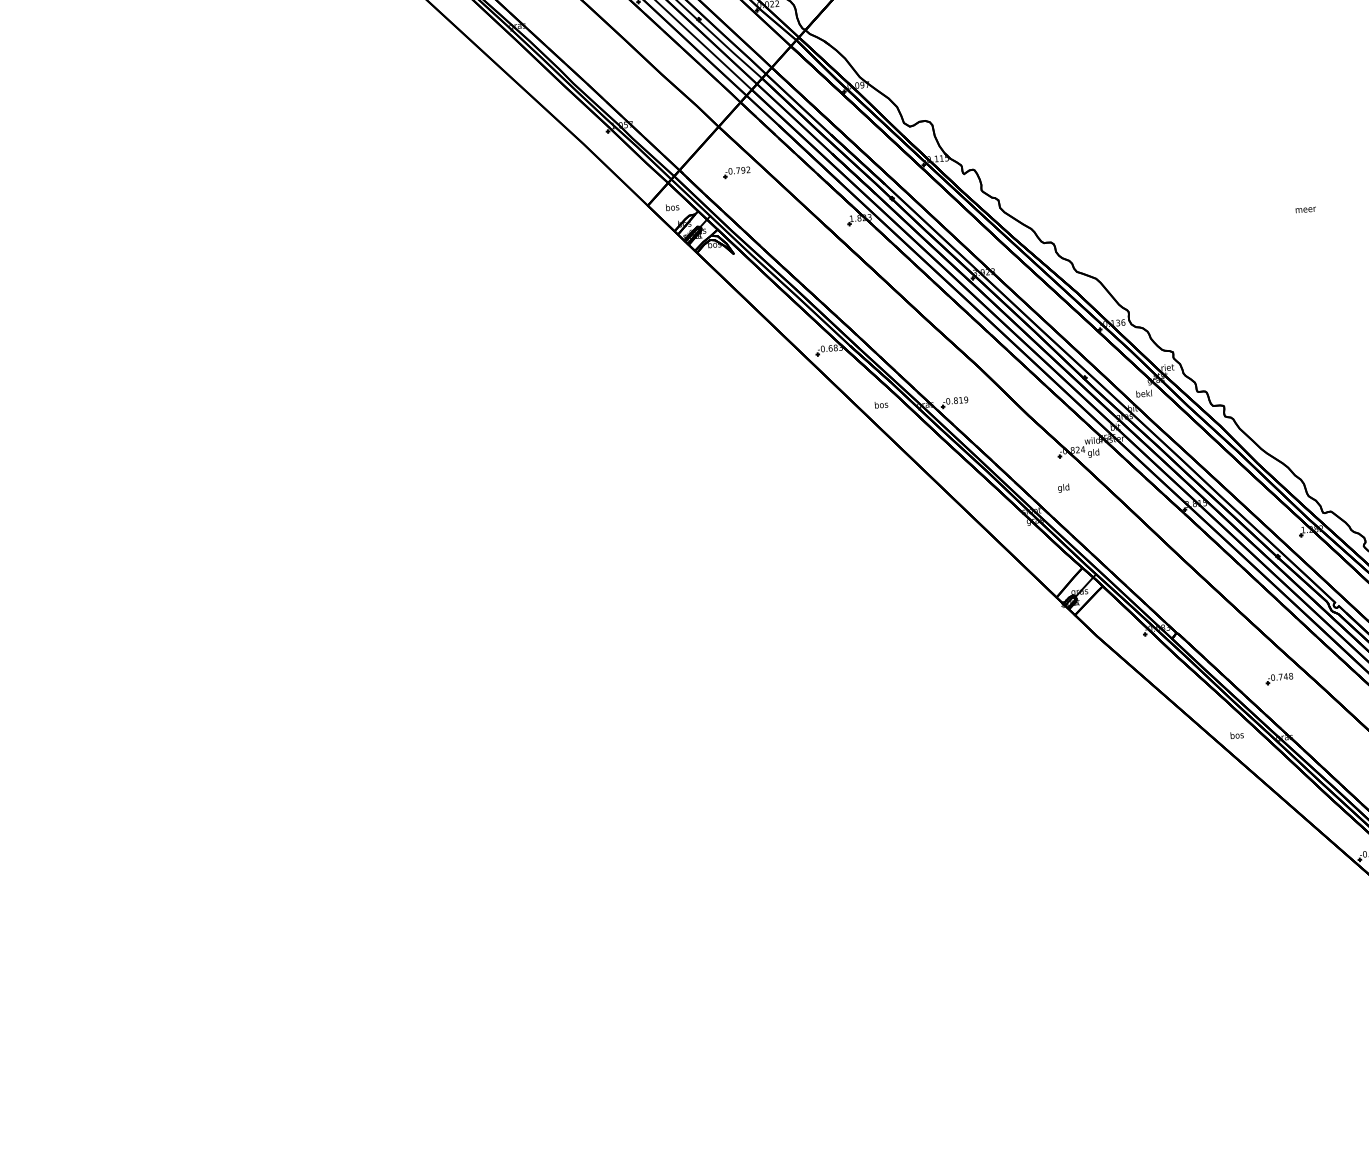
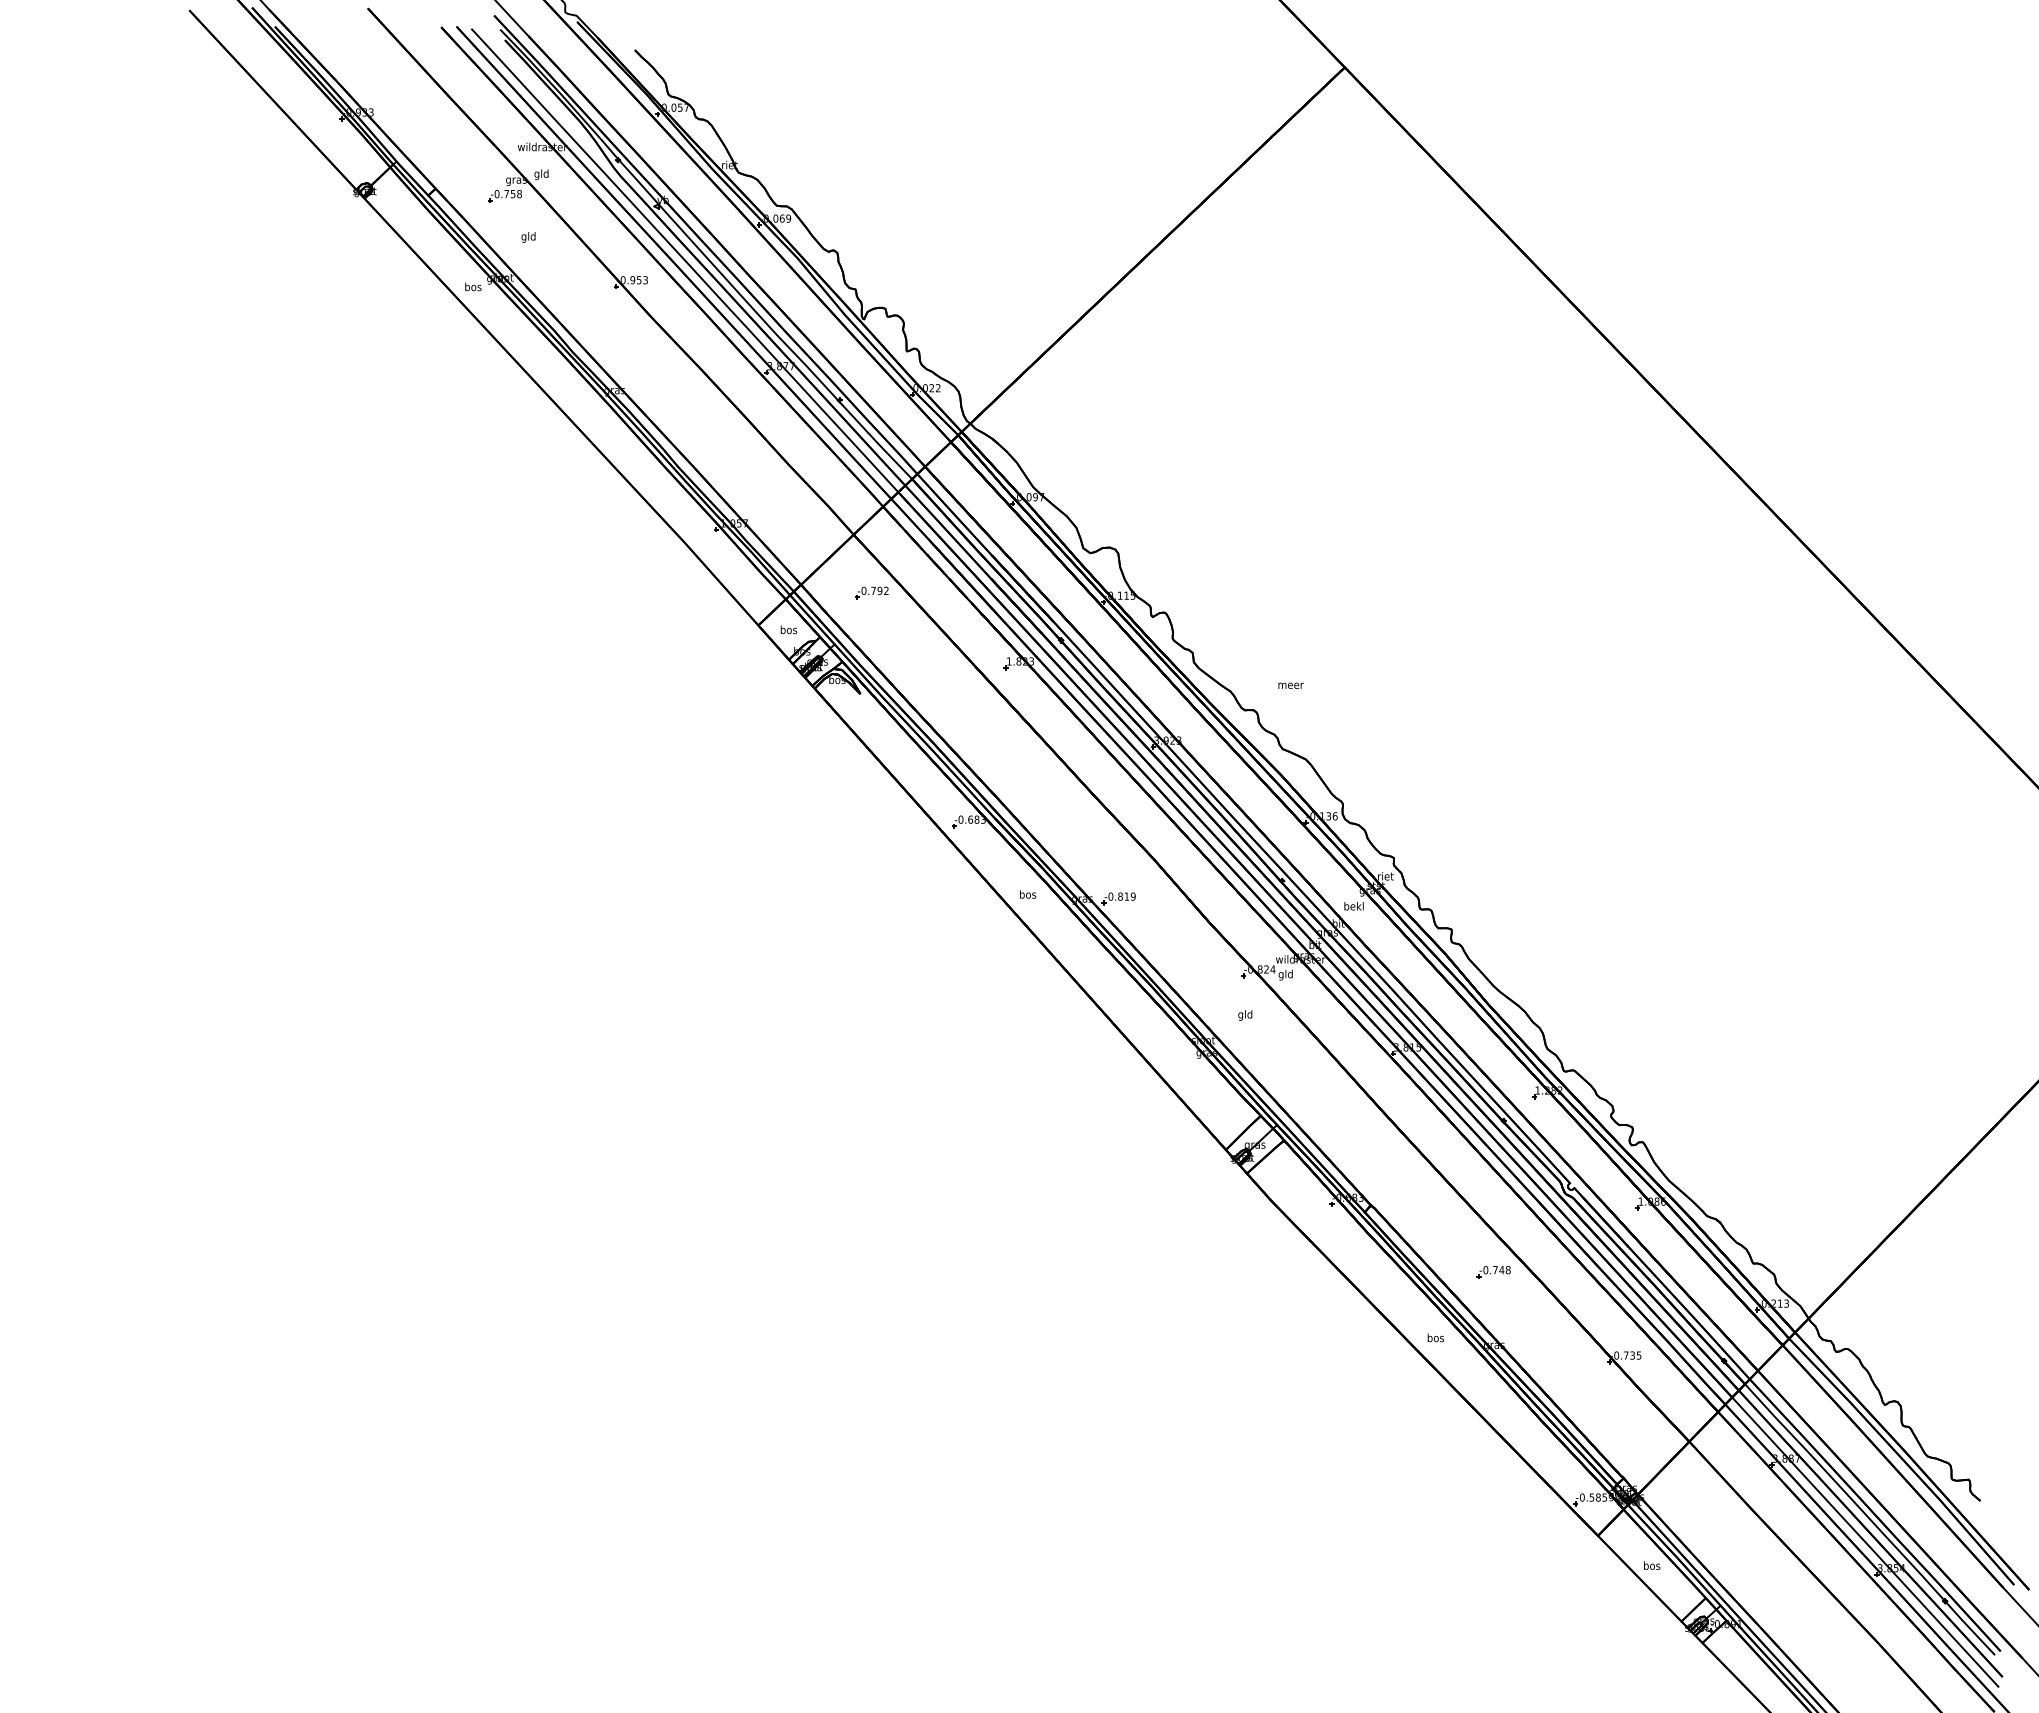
text: (1305, 209) -> (1290, 685), moved

